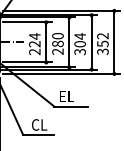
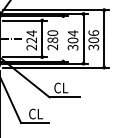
text: (102, 39) -> (93, 36), 352 -> 306
line: (69, 42) -> (63, 38), removed
text: (66, 96) -> (60, 88), EL -> CL

